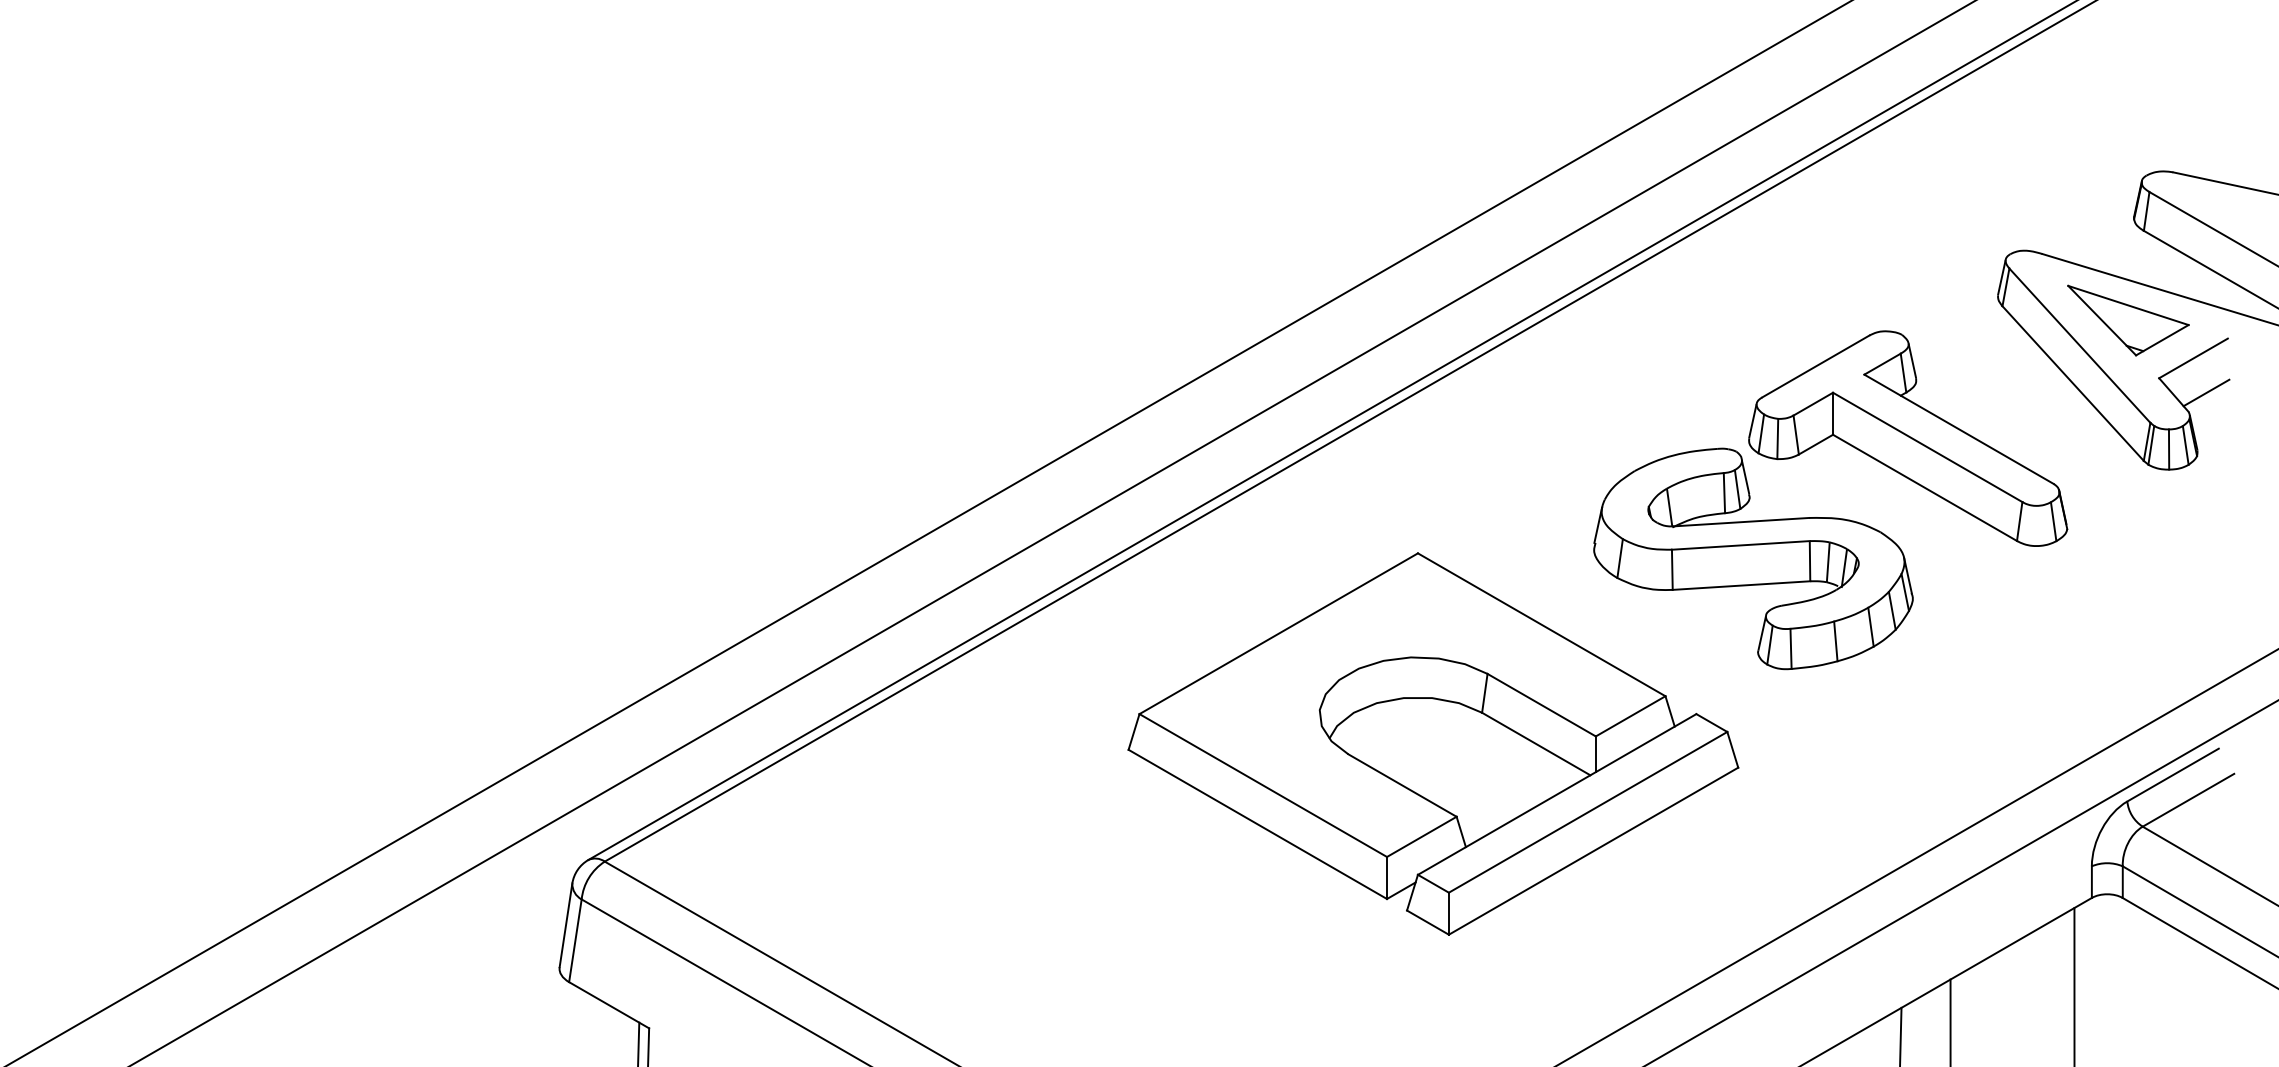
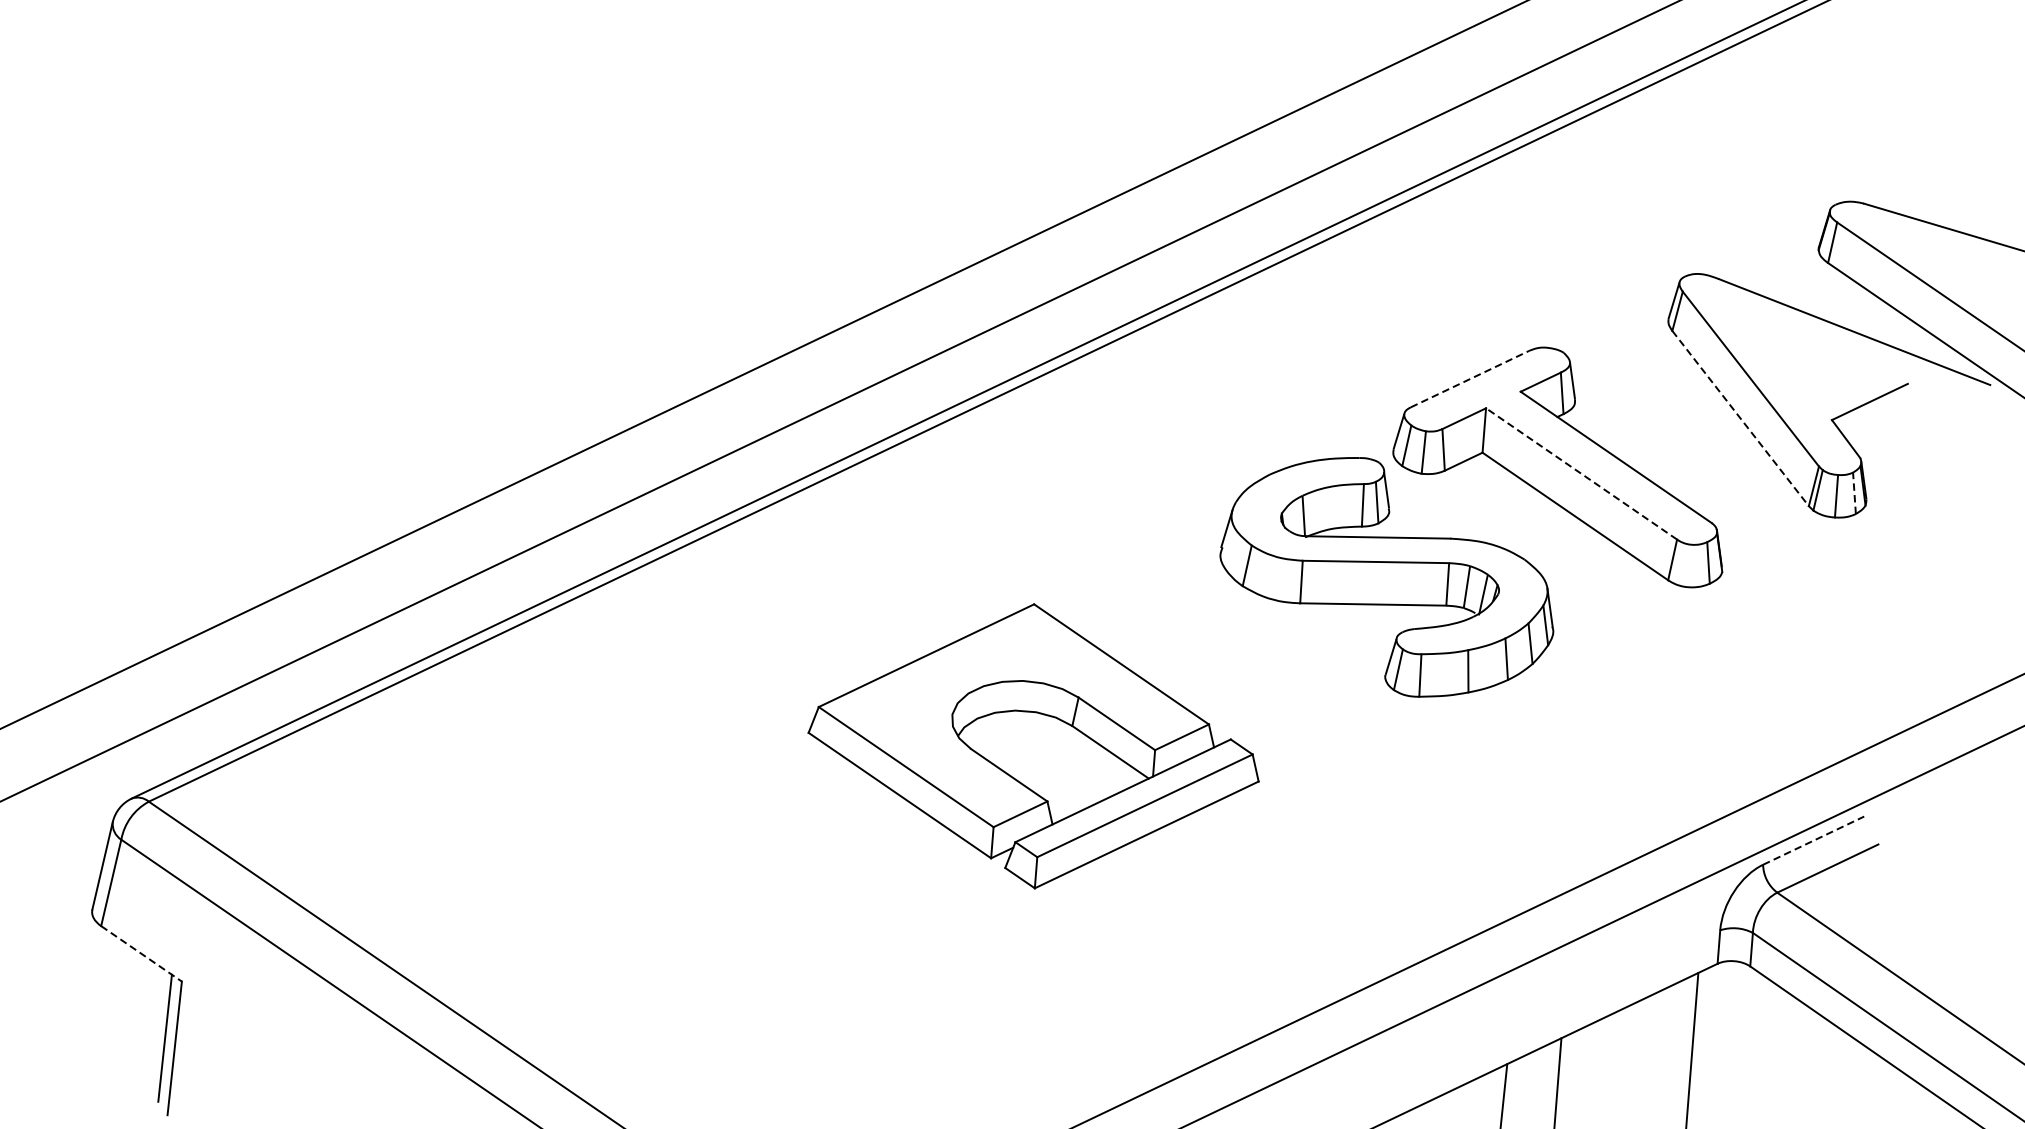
part: (2128, 320) -> (1804, 356), removed
line: (1815, 366) -> (1469, 379), solid -> dashed
line: (2073, 383) -> (1740, 418), solid -> dashed
line: (2206, 392) -> (1880, 439), removed
line: (2185, 445) -> (1854, 493), solid -> dashed
line: (1927, 447) -> (1581, 474), solid -> dashed
part: (1433, 743) -> (1034, 745), size x0.7
line: (2173, 775) -> (1814, 841), solid -> dashed
line: (609, 1005) -> (141, 954), solid -> dashed

